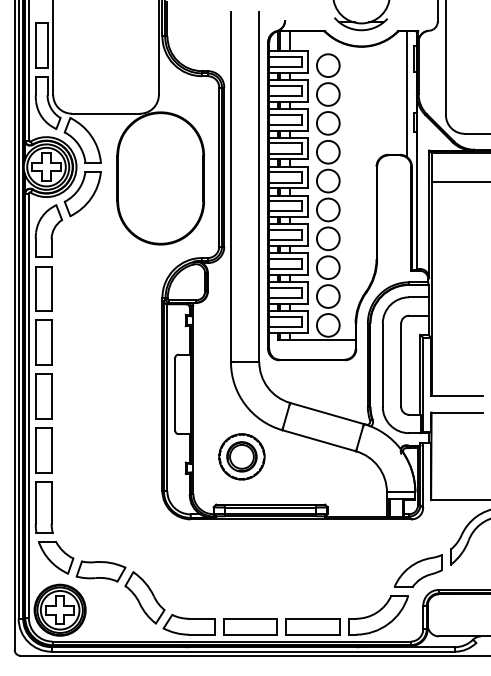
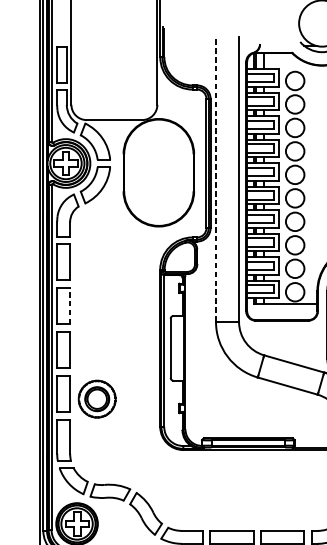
line: (230, 187) -> (215, 180), solid -> dashed
line: (51, 341) -> (70, 305), solid -> dashed
part: (241, 456) -> (96, 398), moved

